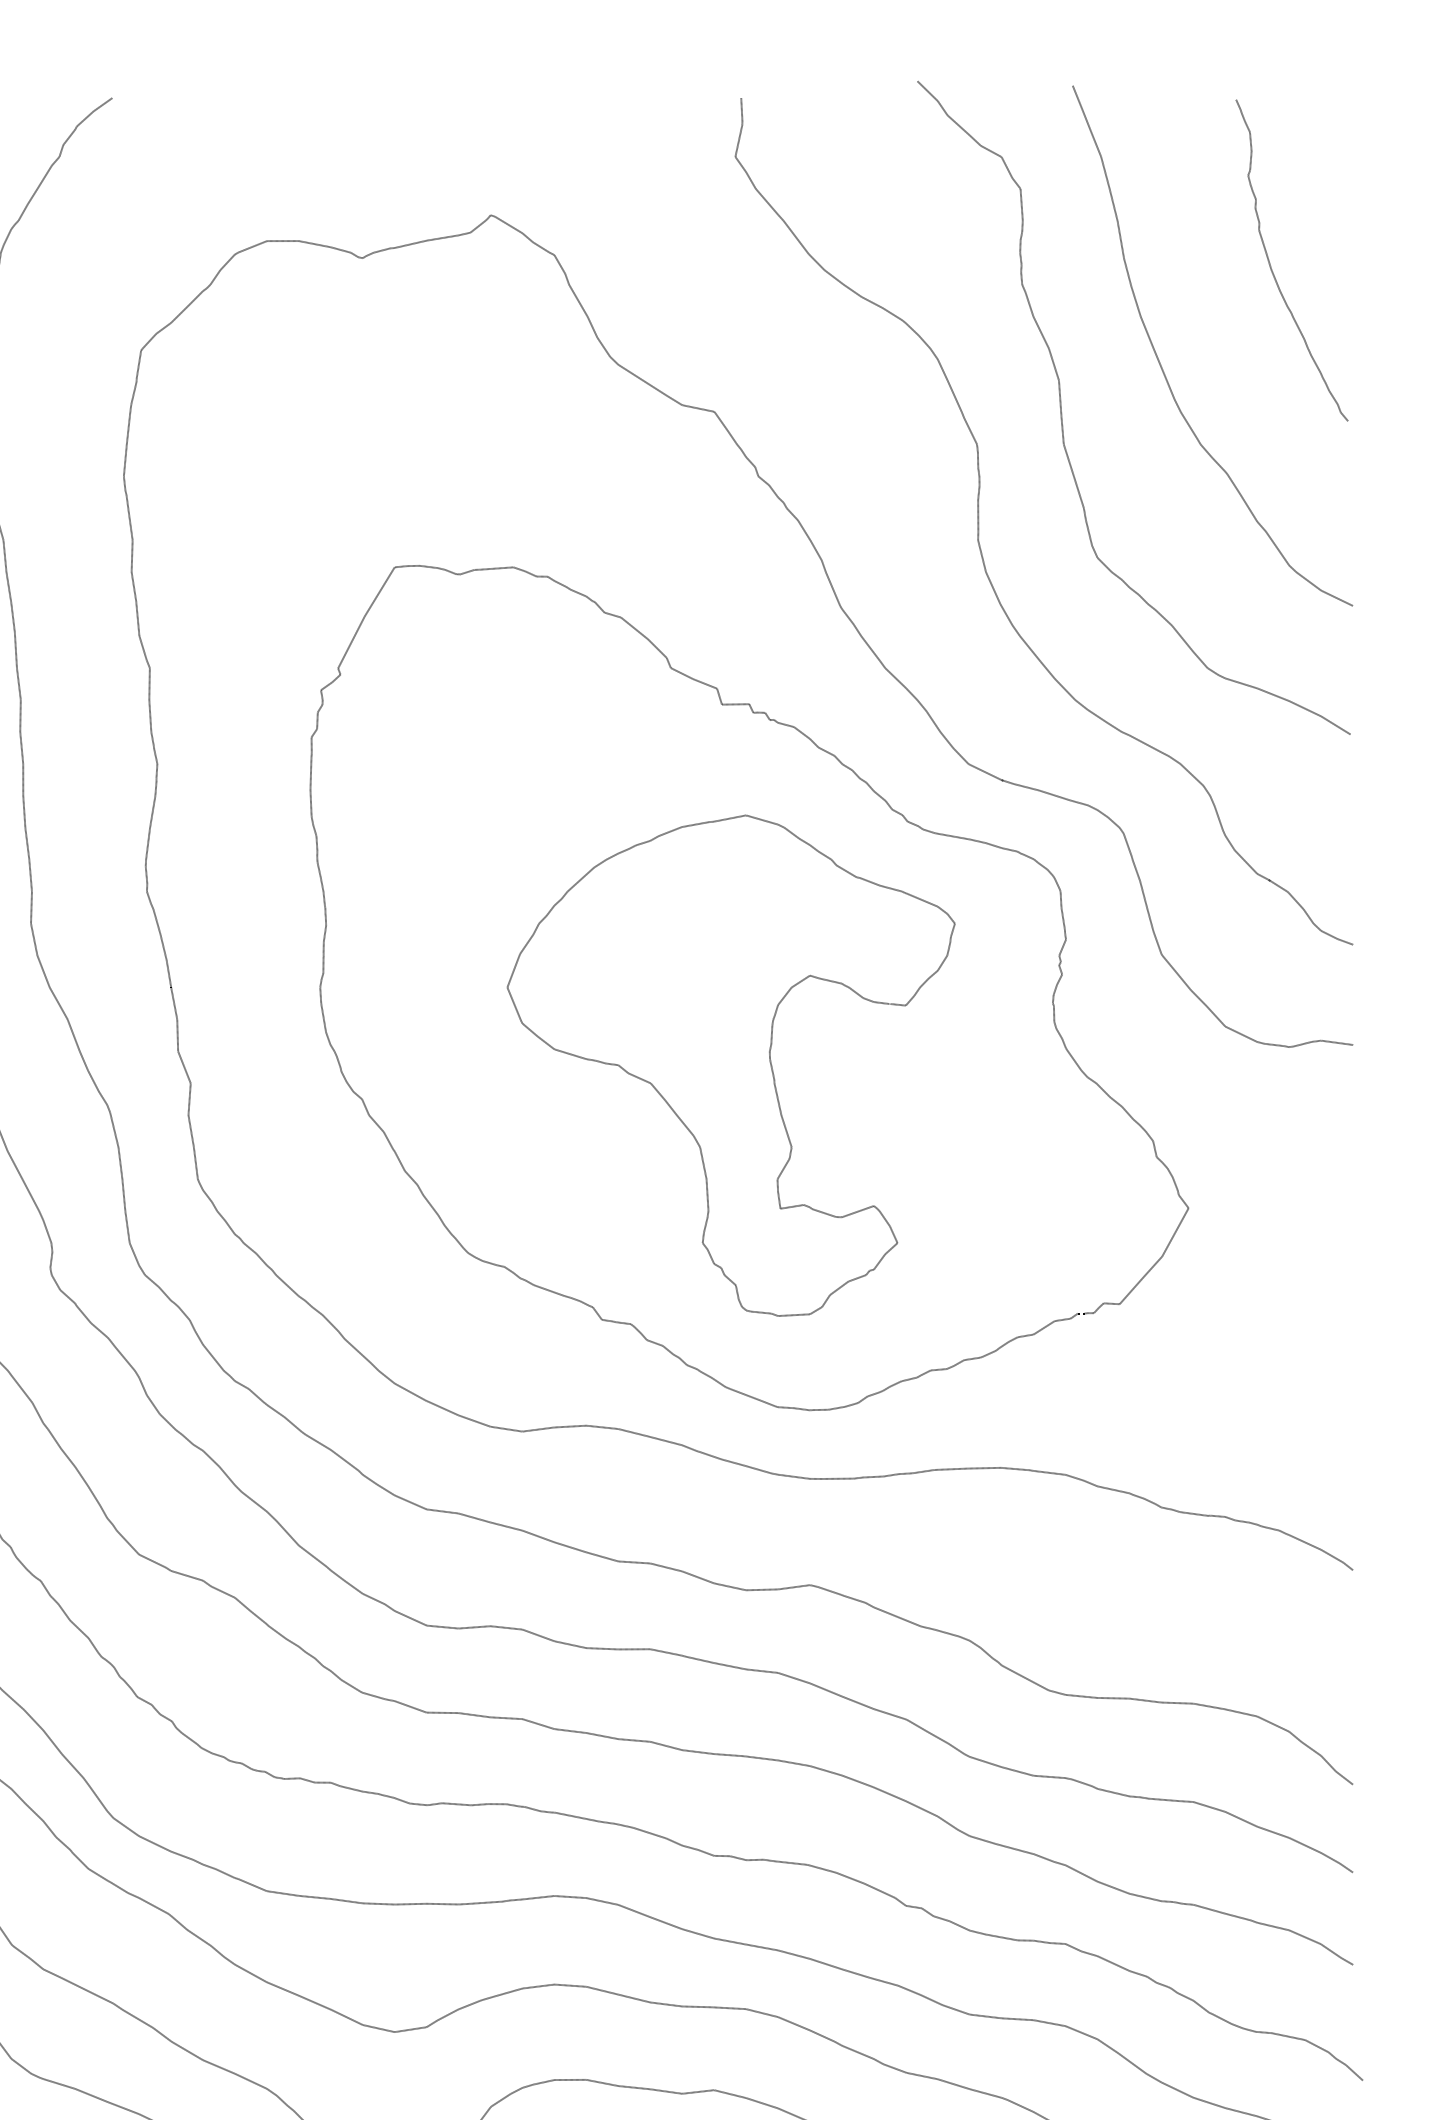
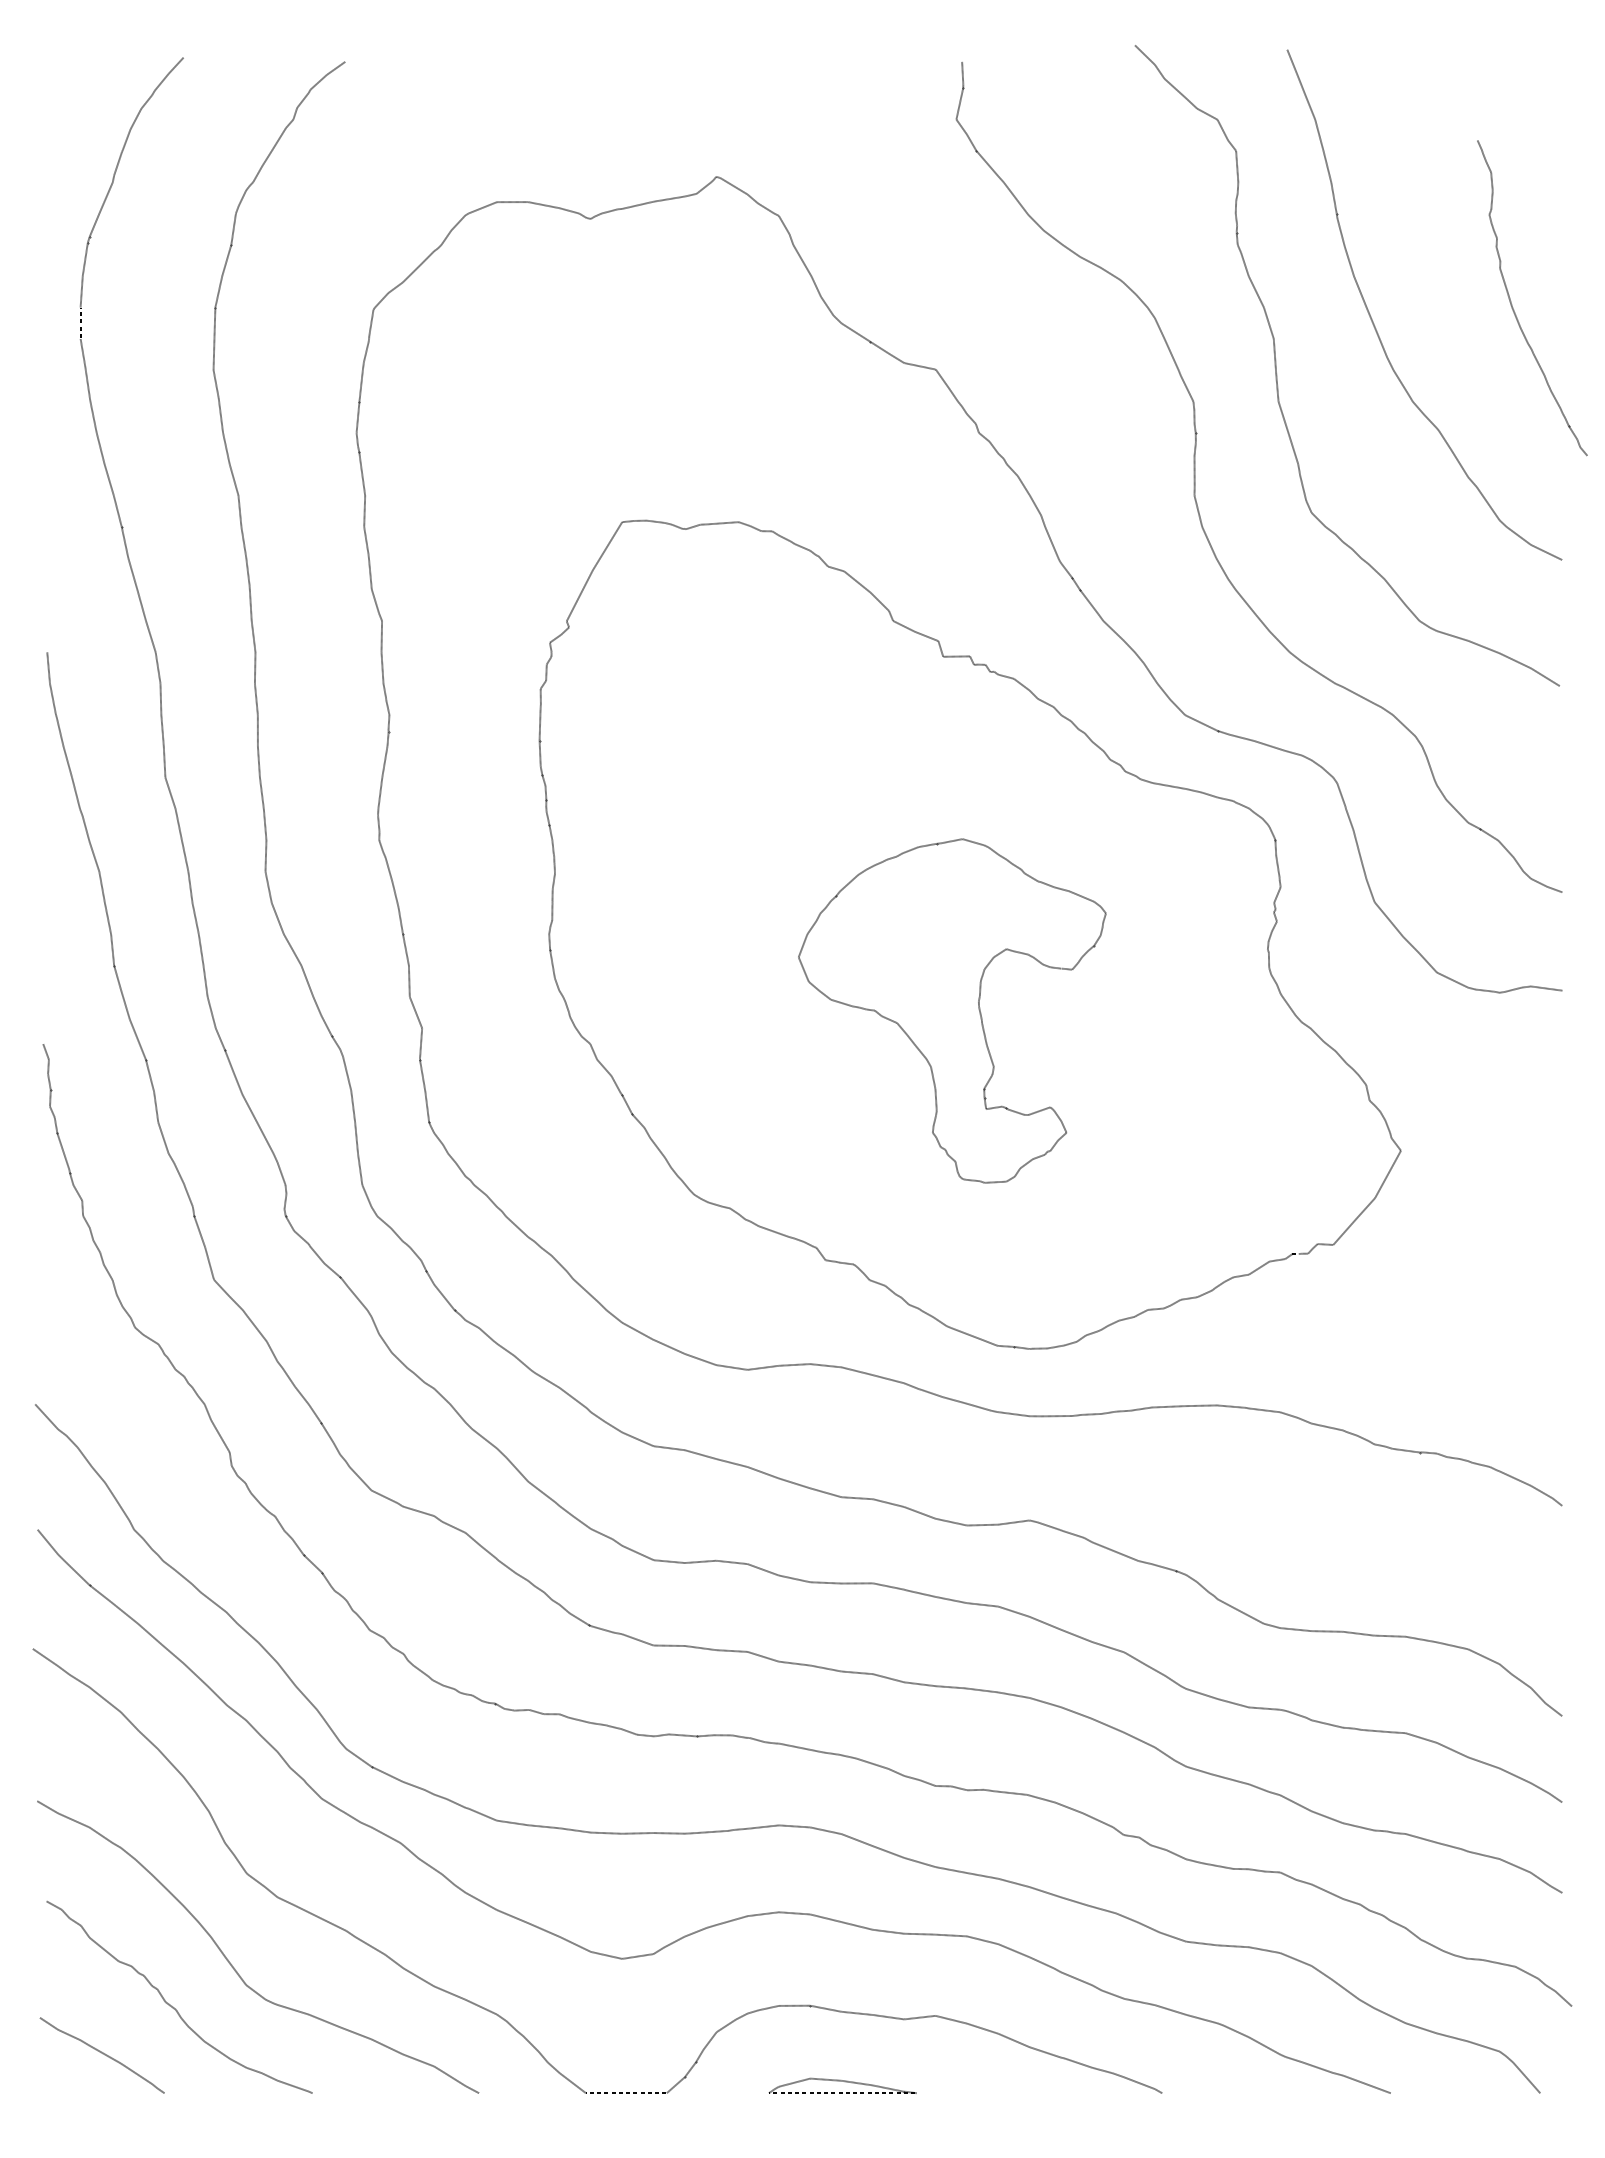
curve: (1271, 266) -> (1512, 304), moved
part: (731, 1065) -> (952, 1010), size x0.7

